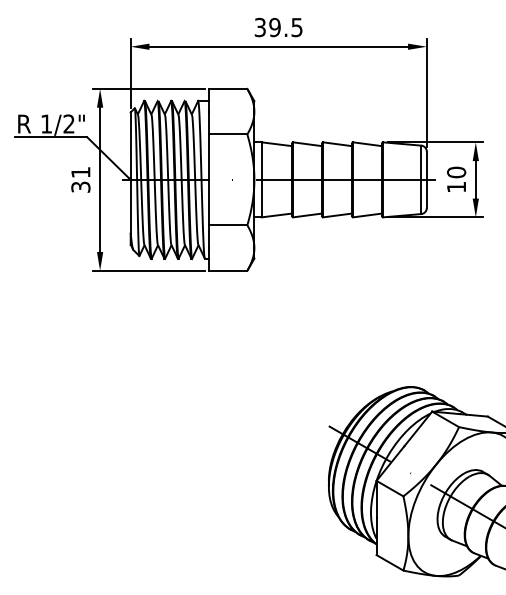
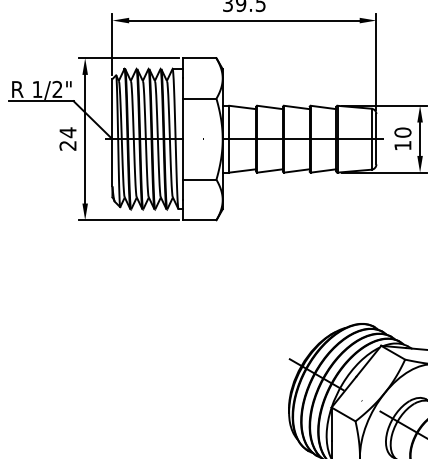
text: (80, 179) -> (67, 138), 31 -> 24

